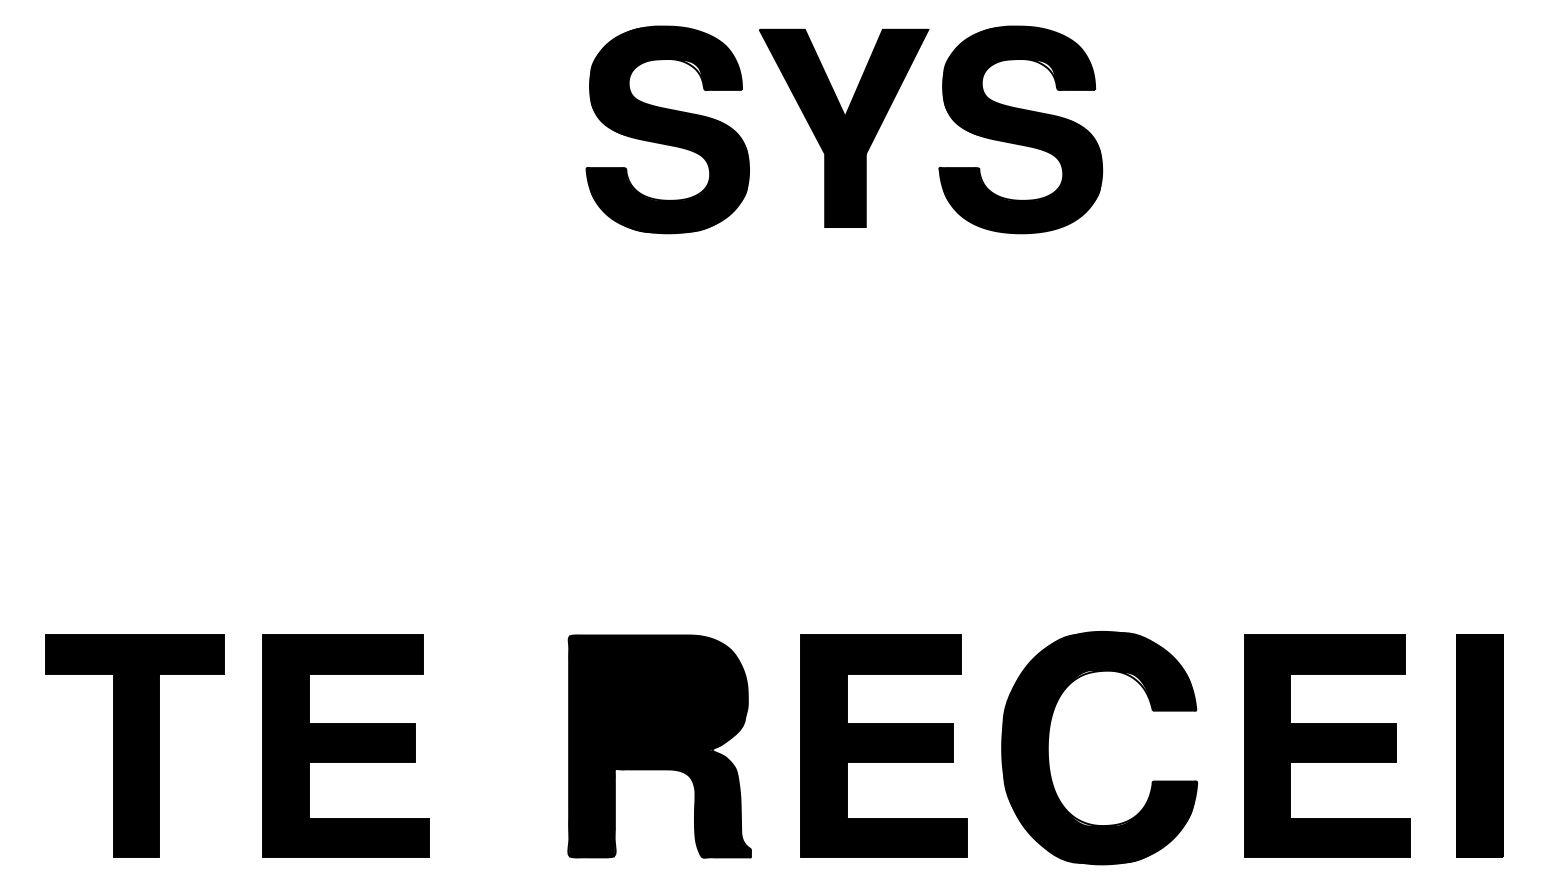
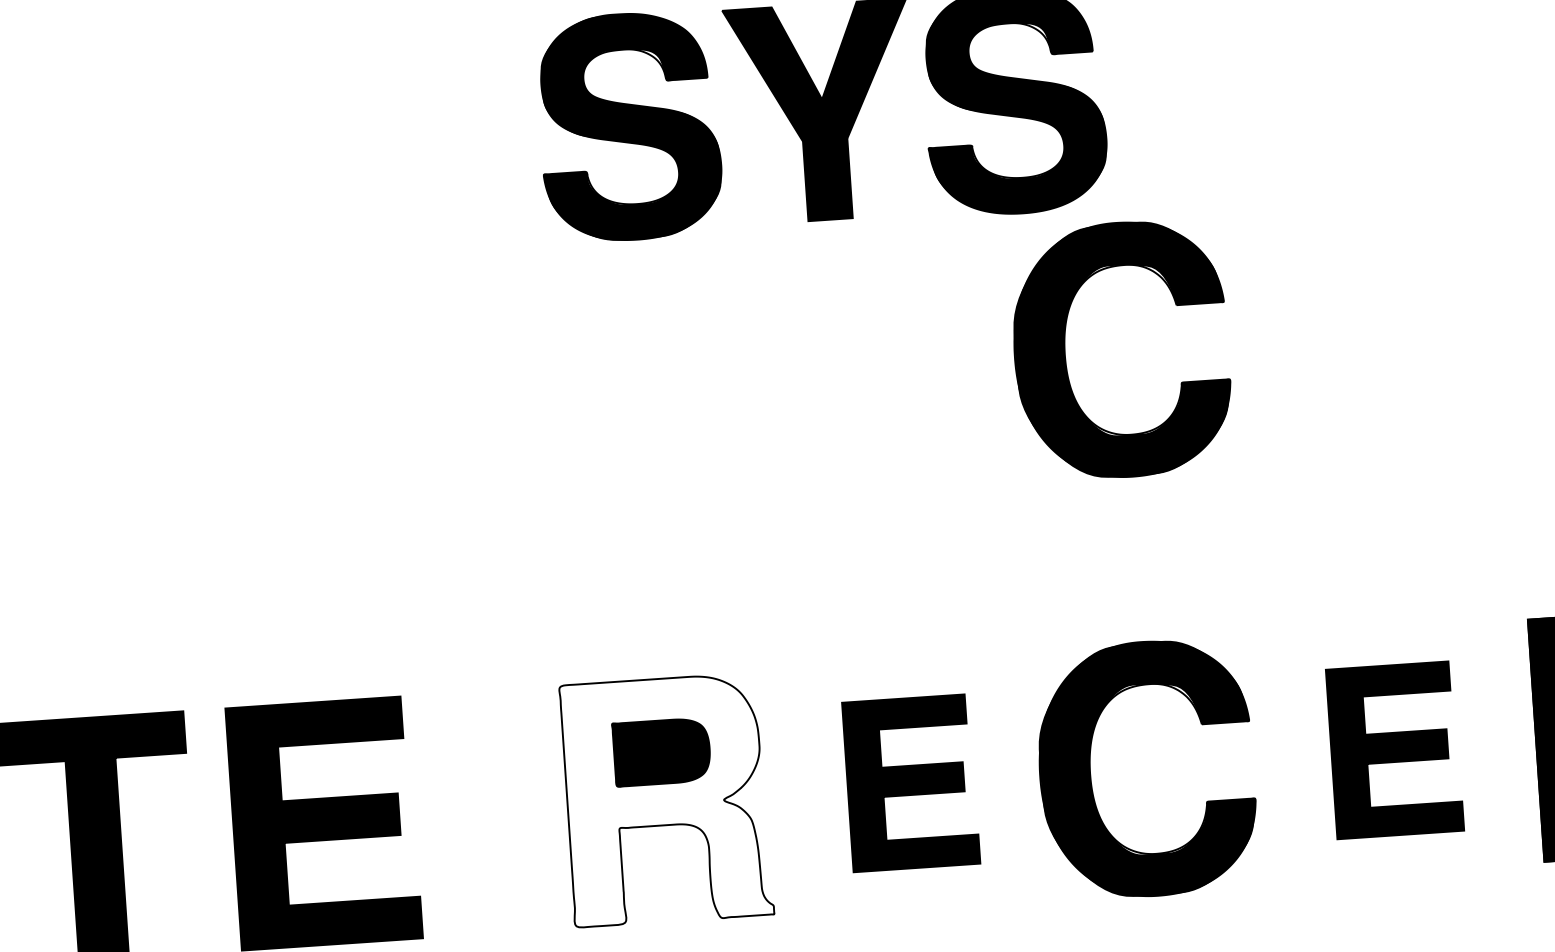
part: (1051, 364) -> (1065, 354), added
part: (883, 745) -> (910, 782), size x0.7
part: (1327, 745) -> (1394, 749), size x0.7
fill: (660, 746) -> (667, 800), removed

